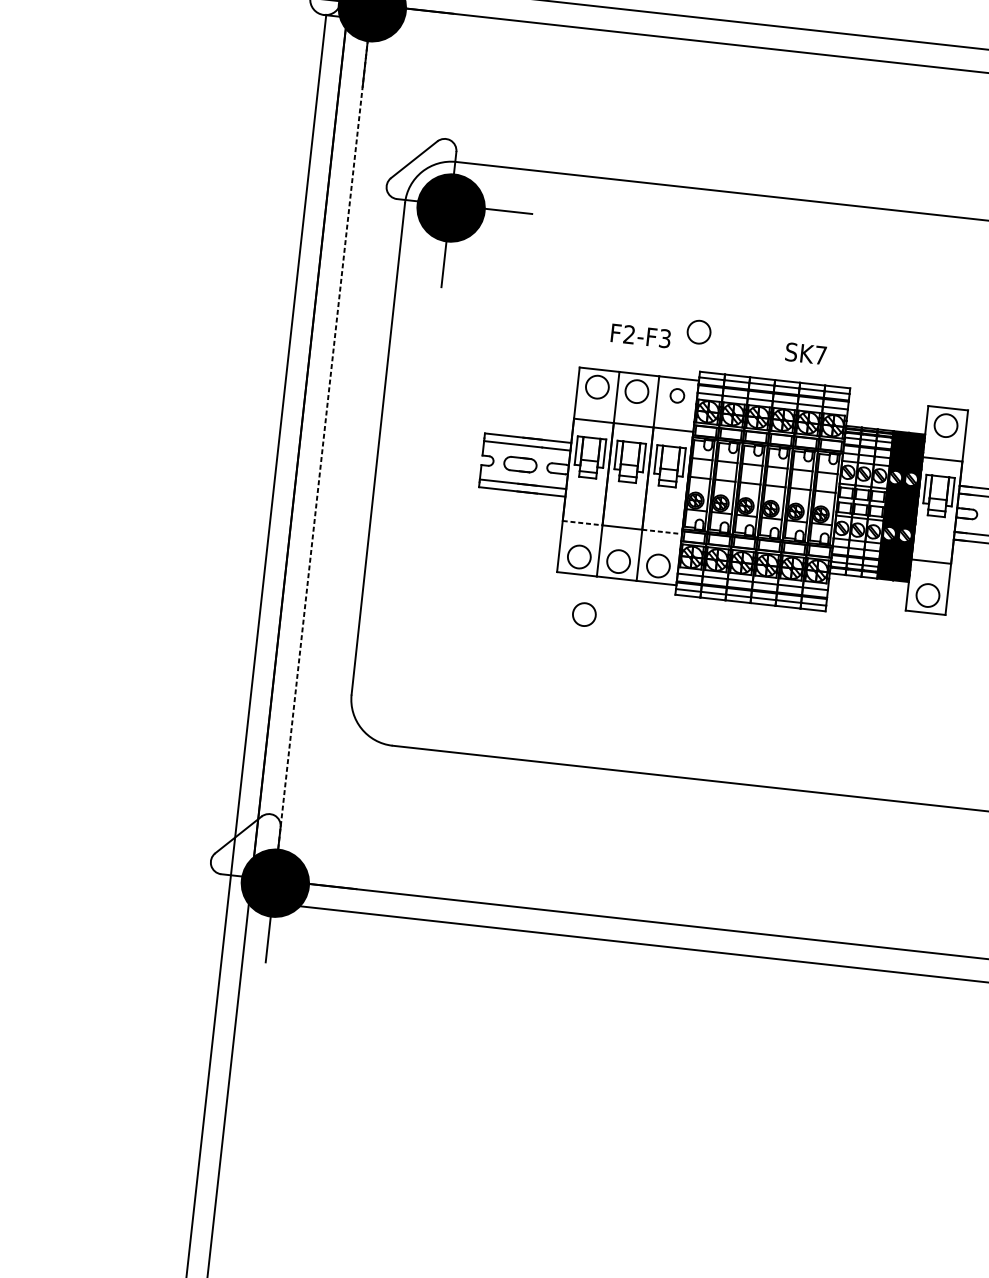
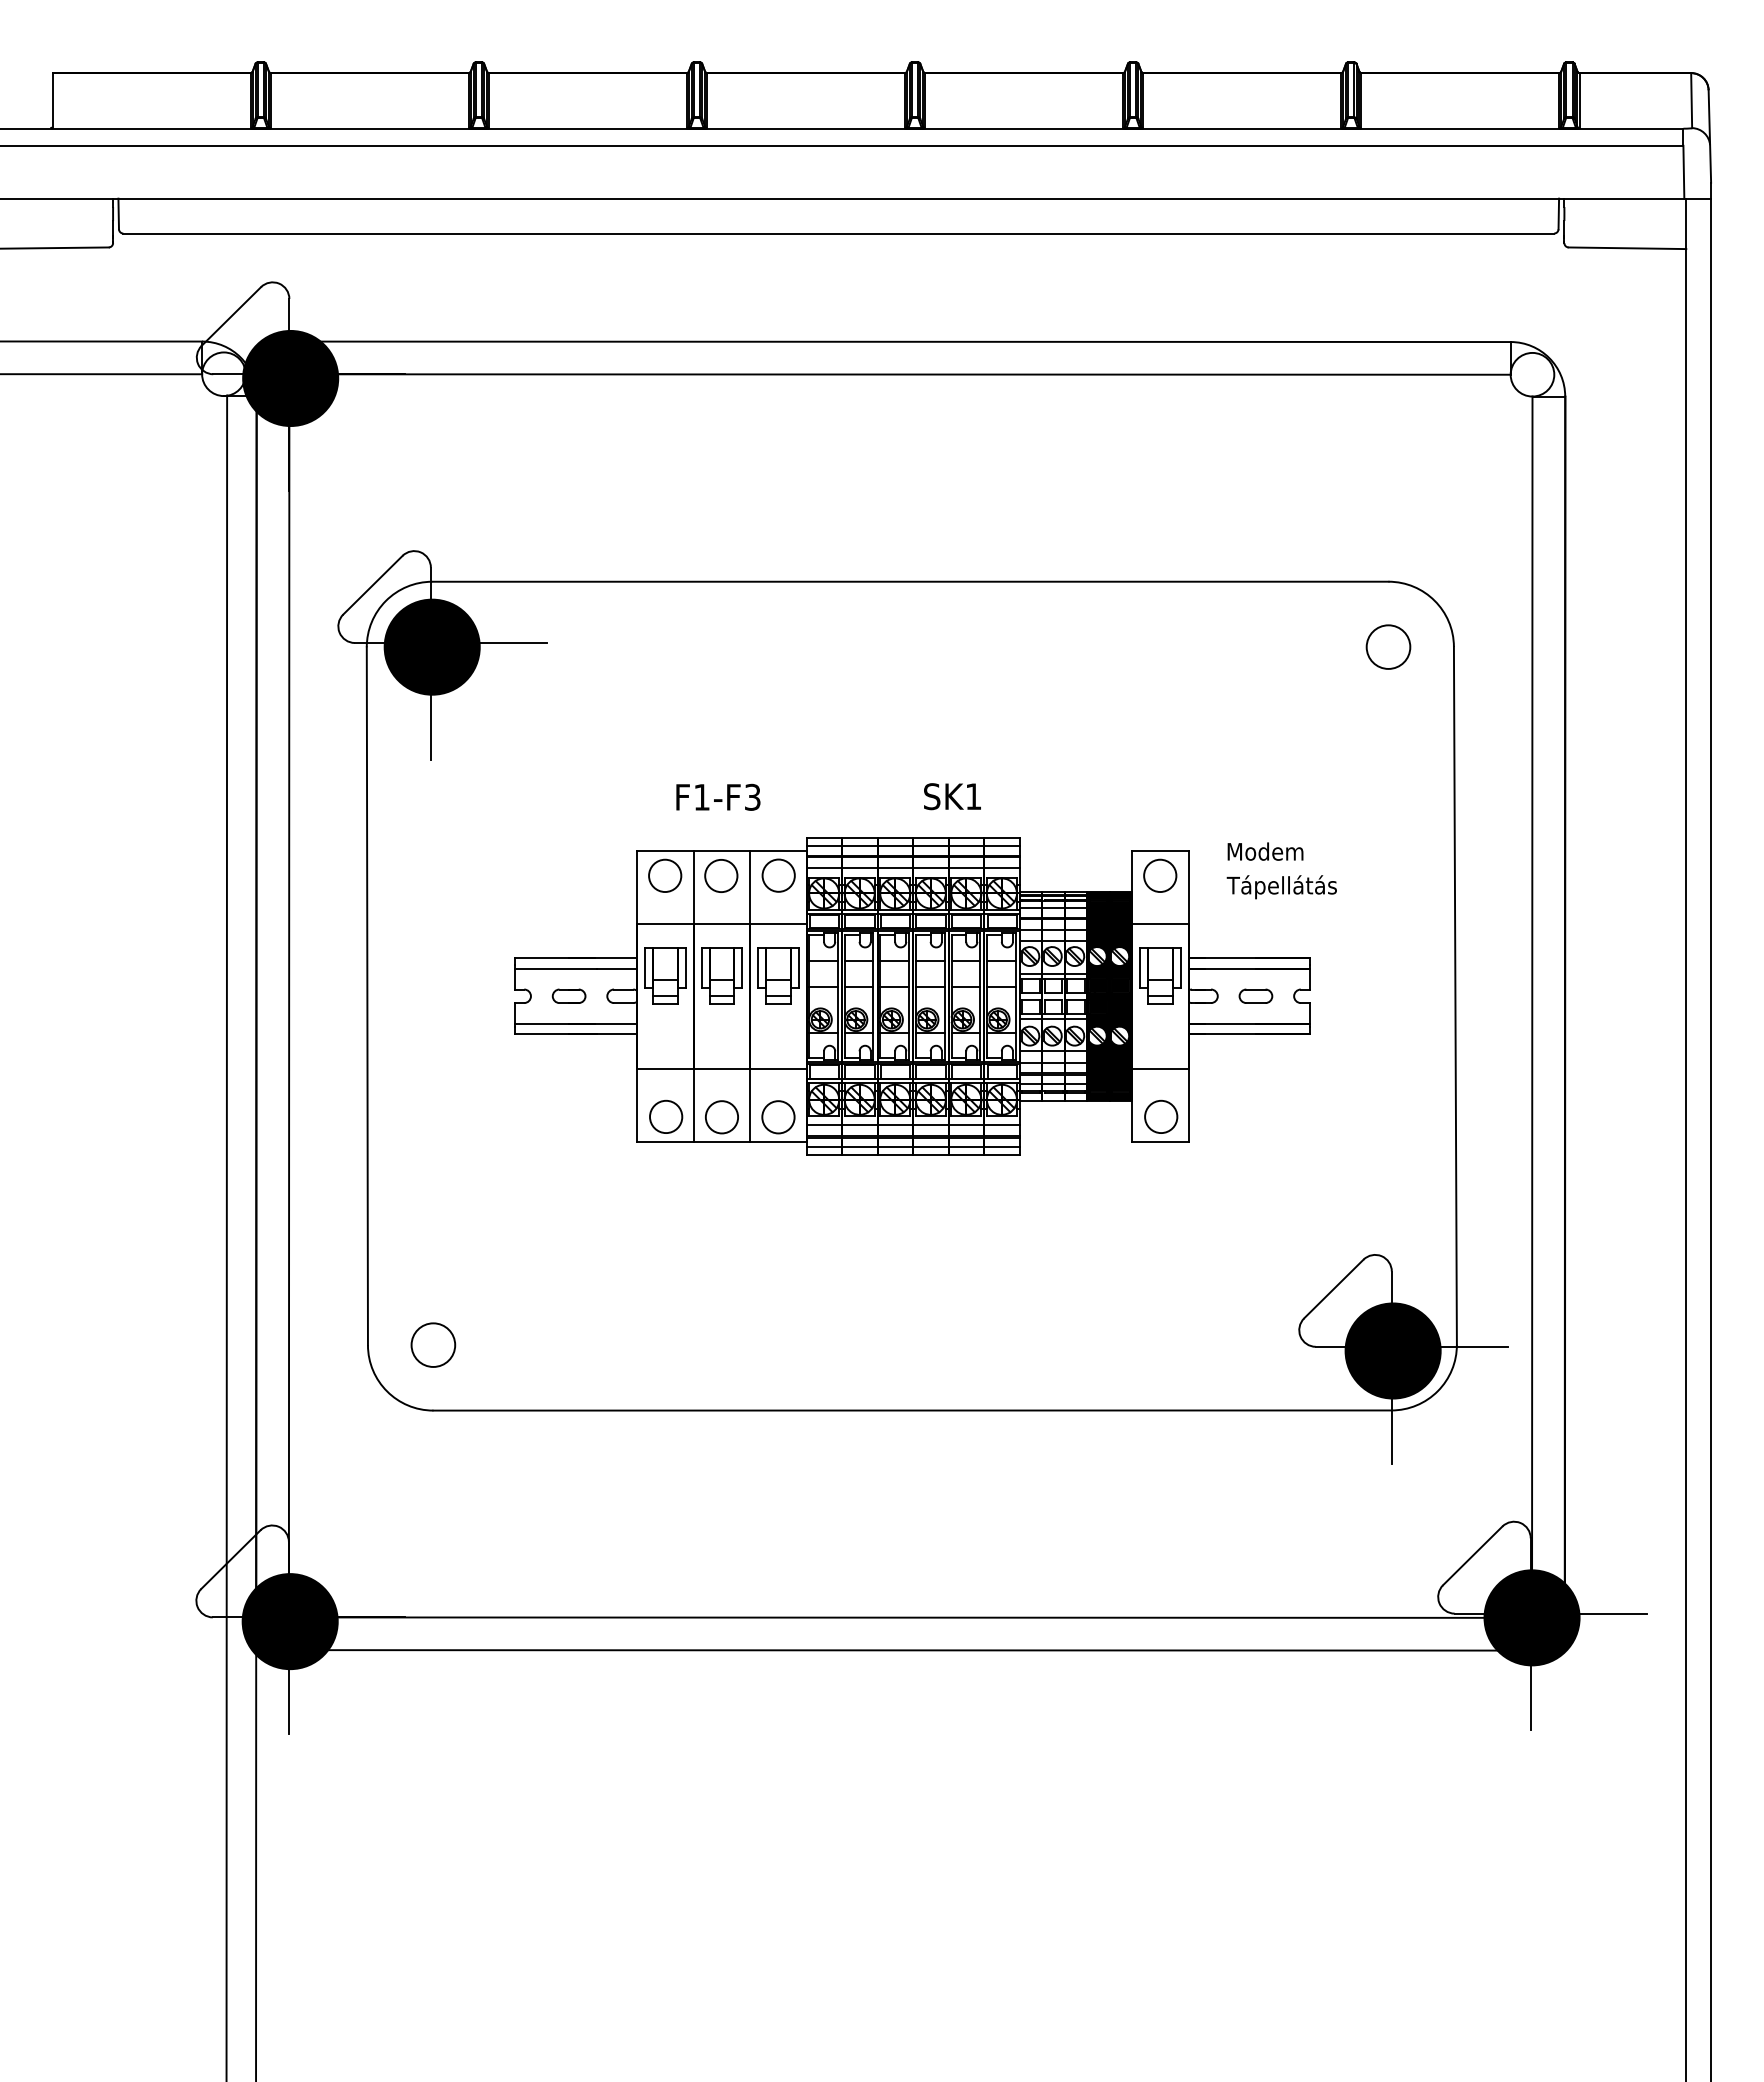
circle: (699, 331) -> (799, 782), removed
text: (629, 334) -> (701, 796), F2-F3 -> F1-F3
text: (820, 355) -> (973, 796), SK7 -> SK1
circle: (677, 395) -> (778, 875), size x1.67
line: (323, 442) -> (289, 995), dashed -> solid
part: (520, 463) -> (568, 995), size x0.71
line: (583, 522) -> (666, 1068), dashed -> solid
line: (662, 531) -> (778, 1068), dashed -> solid
circle: (584, 614) -> (682, 1196), removed
circle: (397, 699) -> (433, 1344), added

